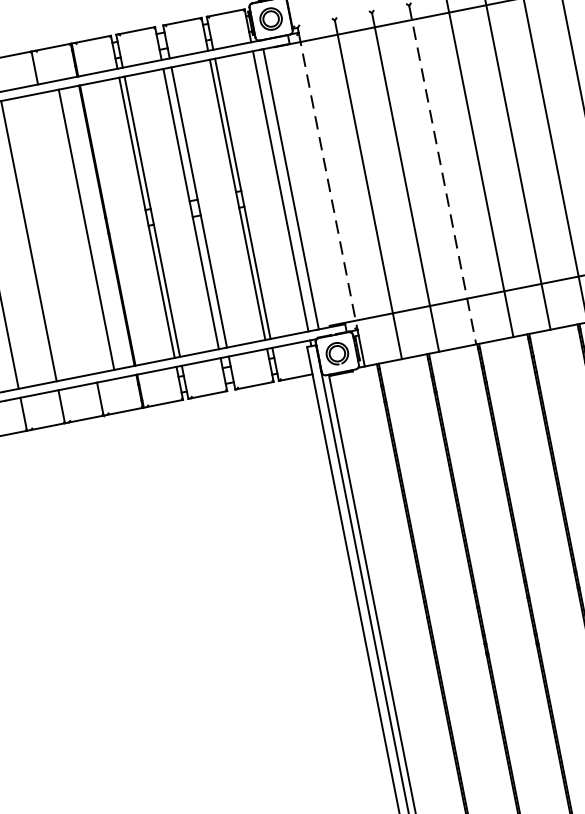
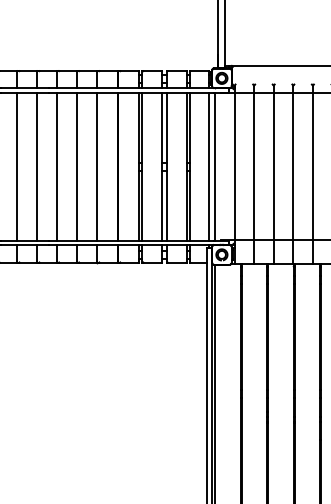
line: (443, 176) -> (293, 175), dashed -> solid
line: (328, 181) -> (234, 166), dashed -> solid
line: (87, 229) -> (97, 166), moved

